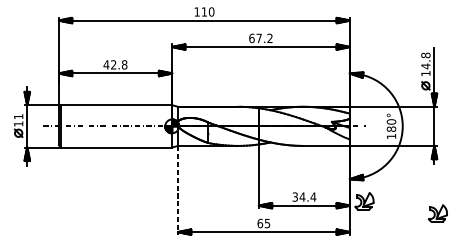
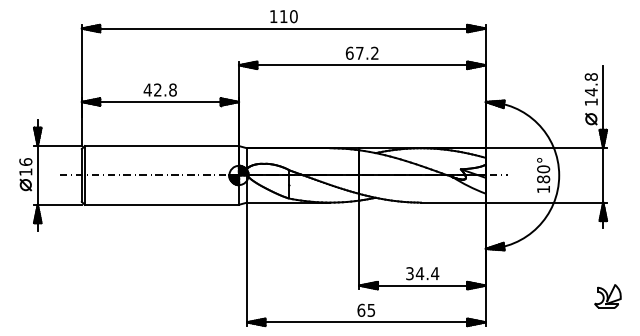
text: (18, 116) -> (25, 161), 11 -> 16
line: (178, 190) -> (247, 264), dashed -> solid
part: (364, 201) -> (505, 279), removed

